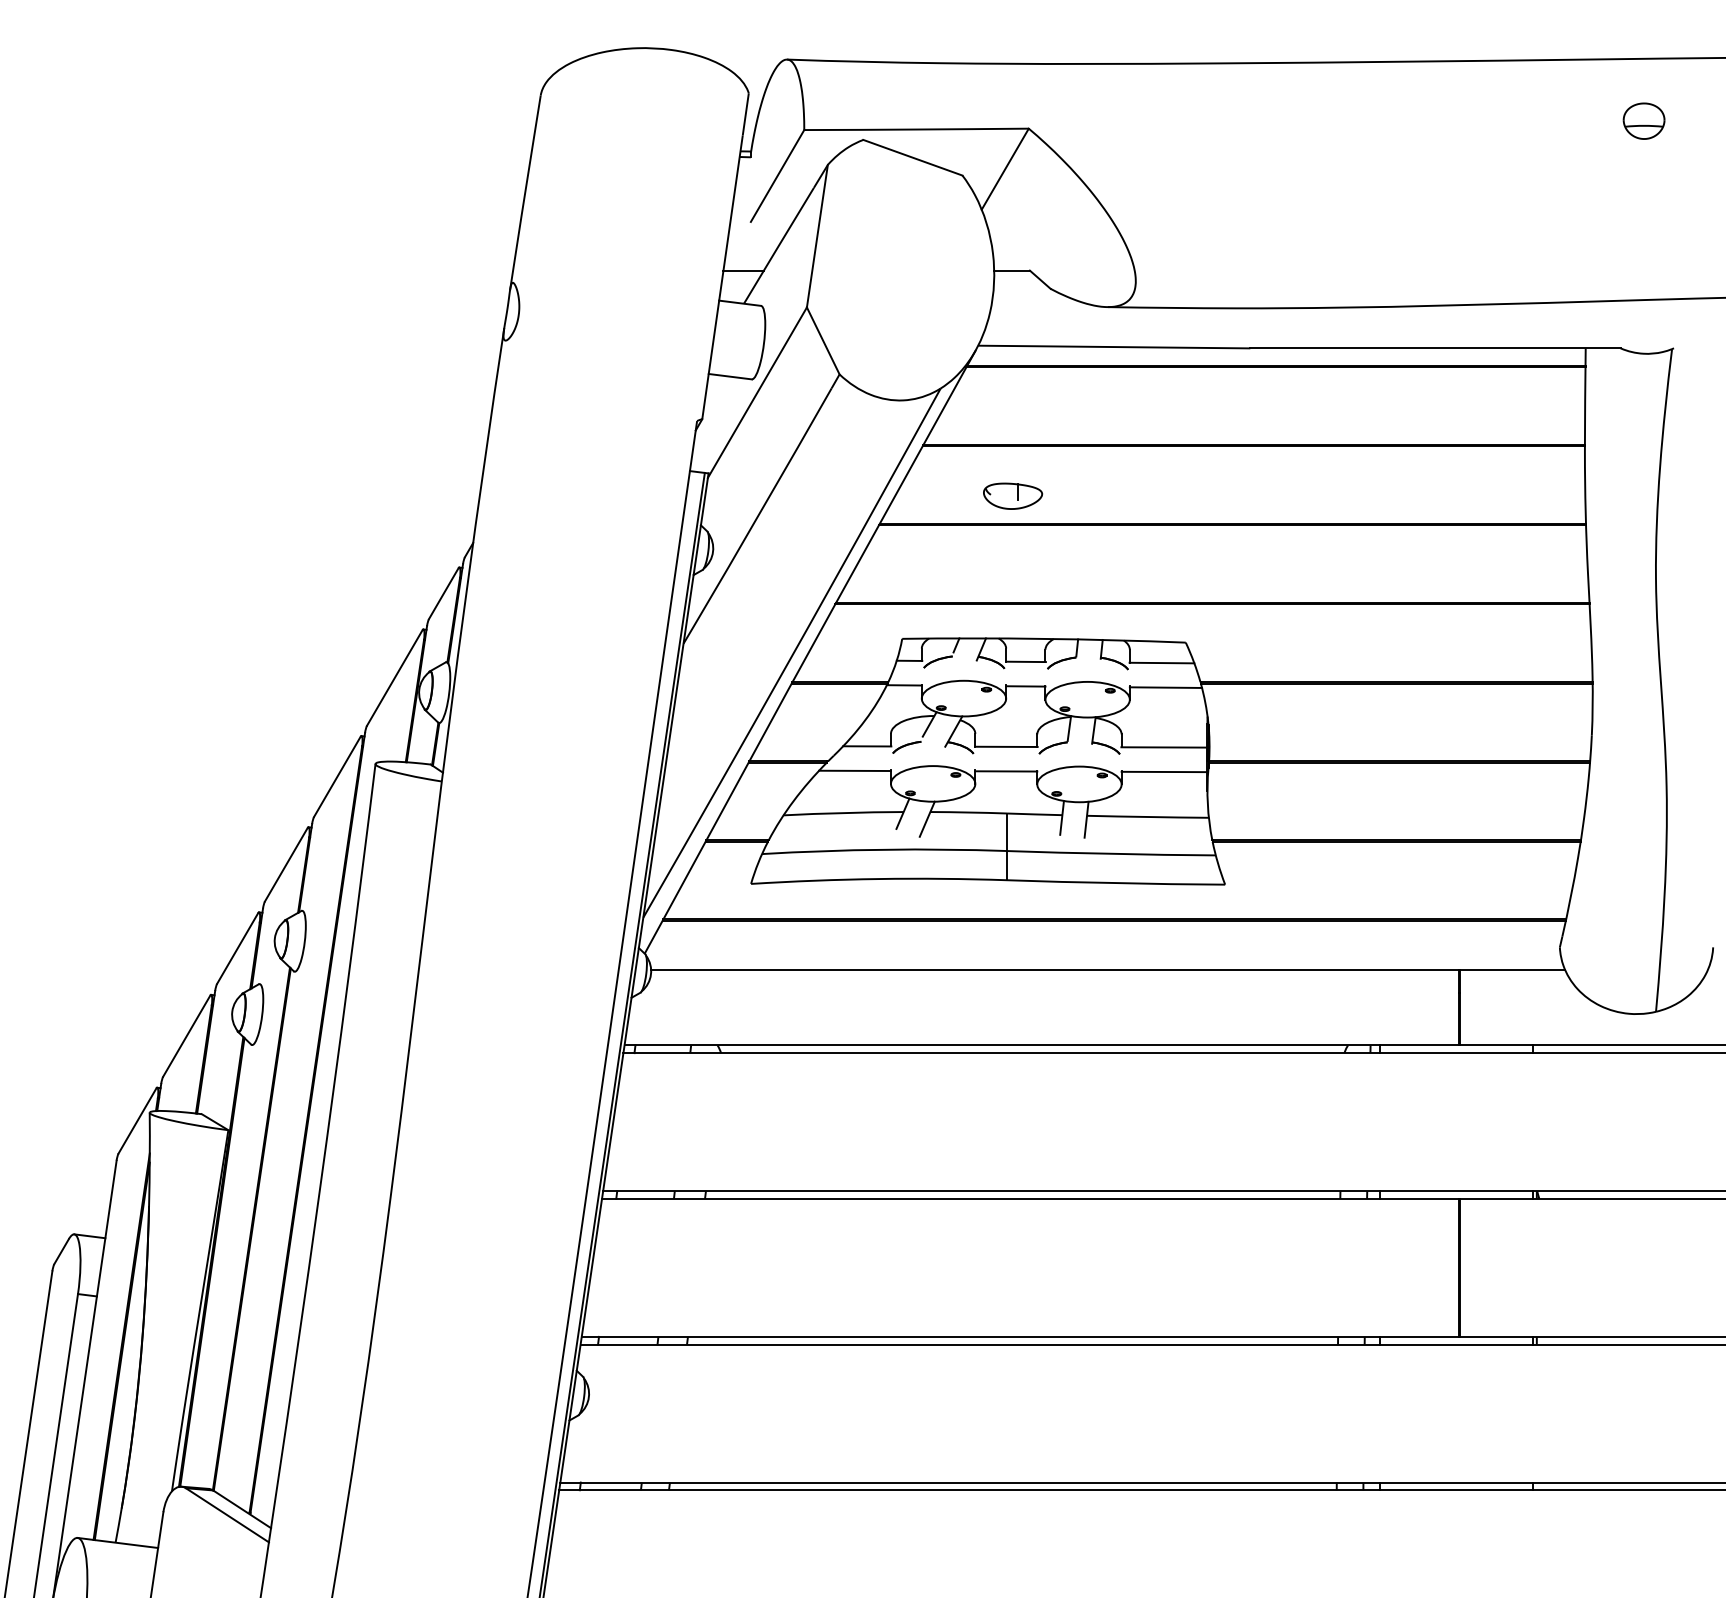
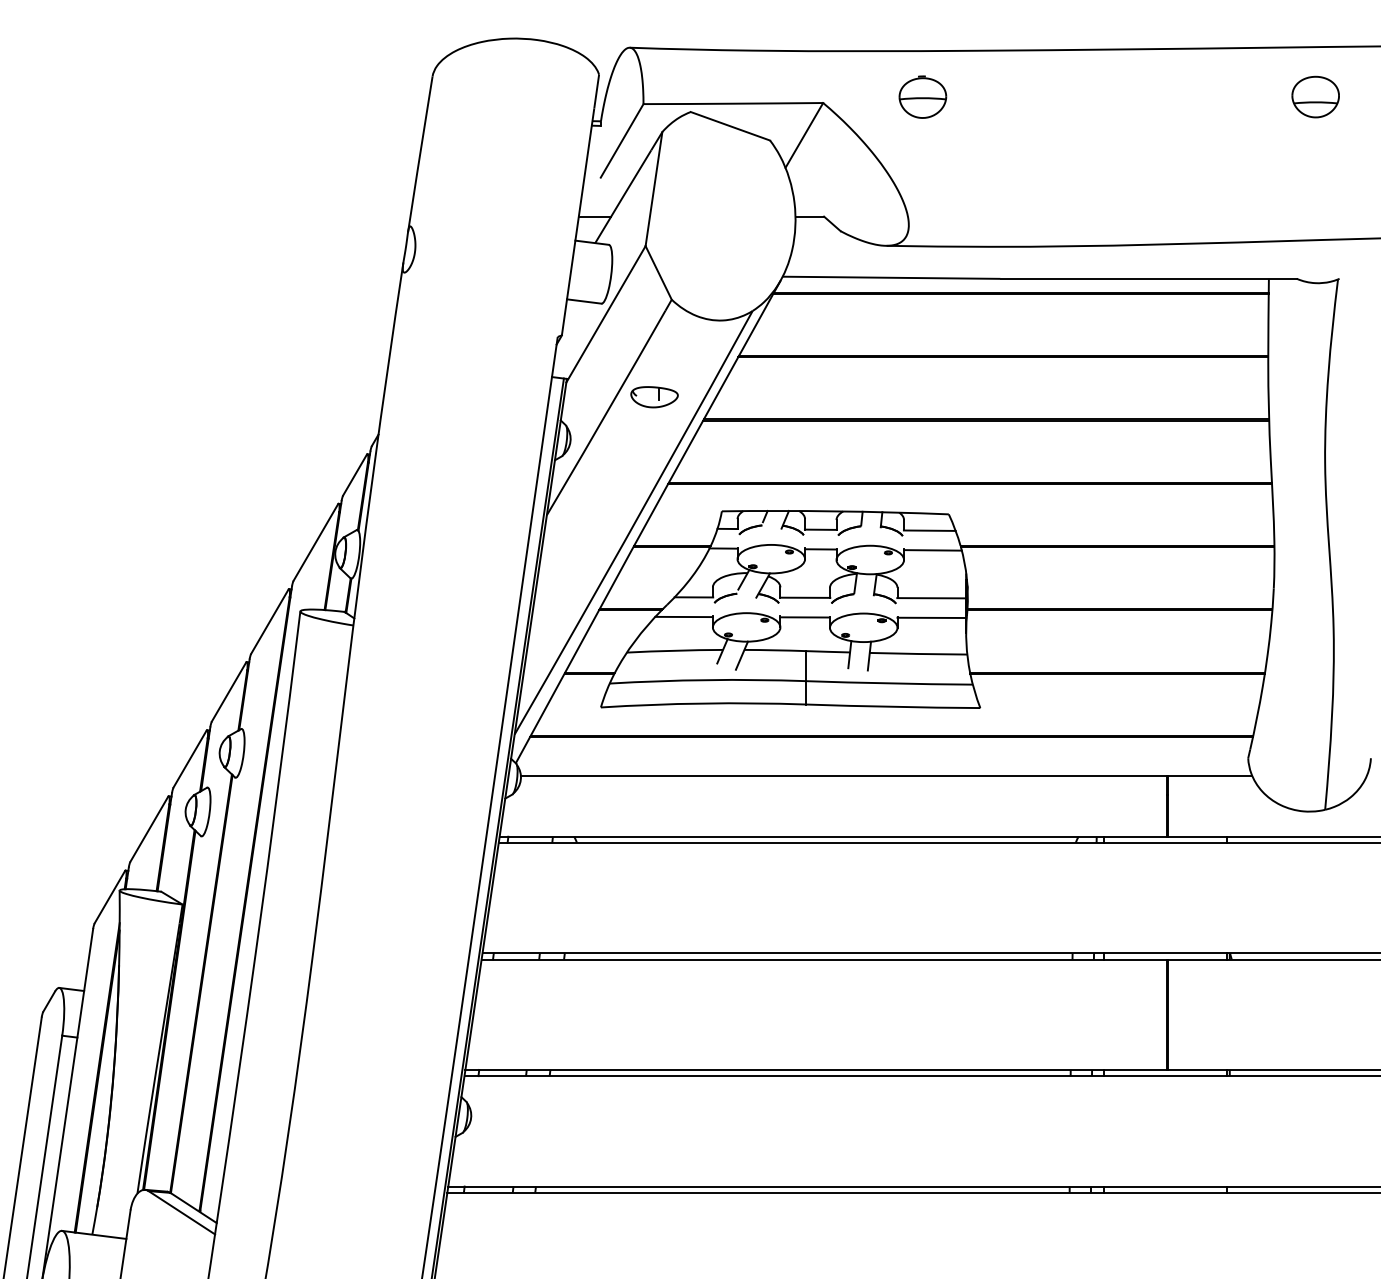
part: (1152, 120) -> (922, 96), added
part: (1643, 120) -> (1315, 96), size x1.43
part: (1012, 496) -> (654, 397), moved

